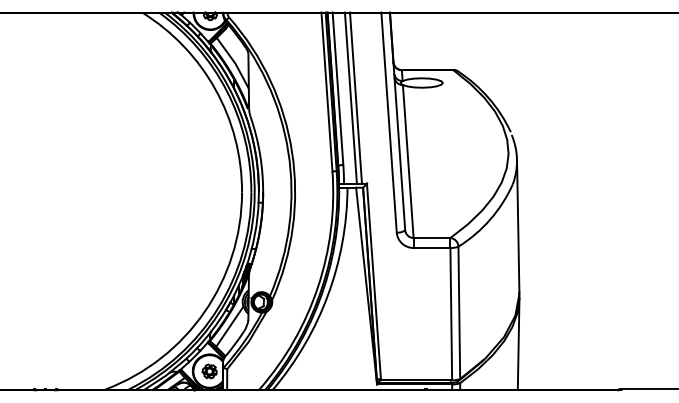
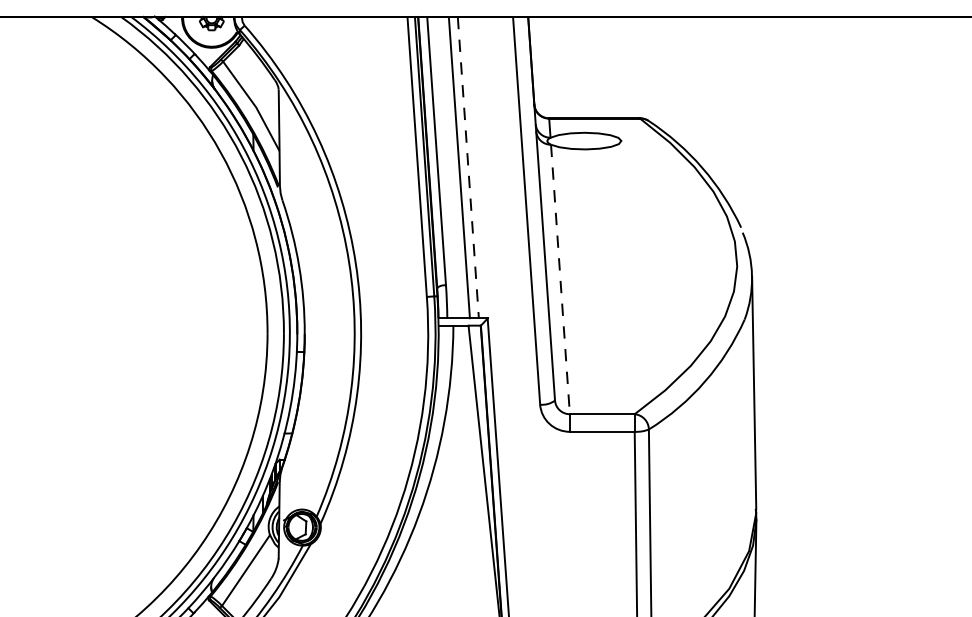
line: (356, 98) -> (469, 168), solid -> dashed
line: (408, 161) -> (560, 279), solid -> dashed

